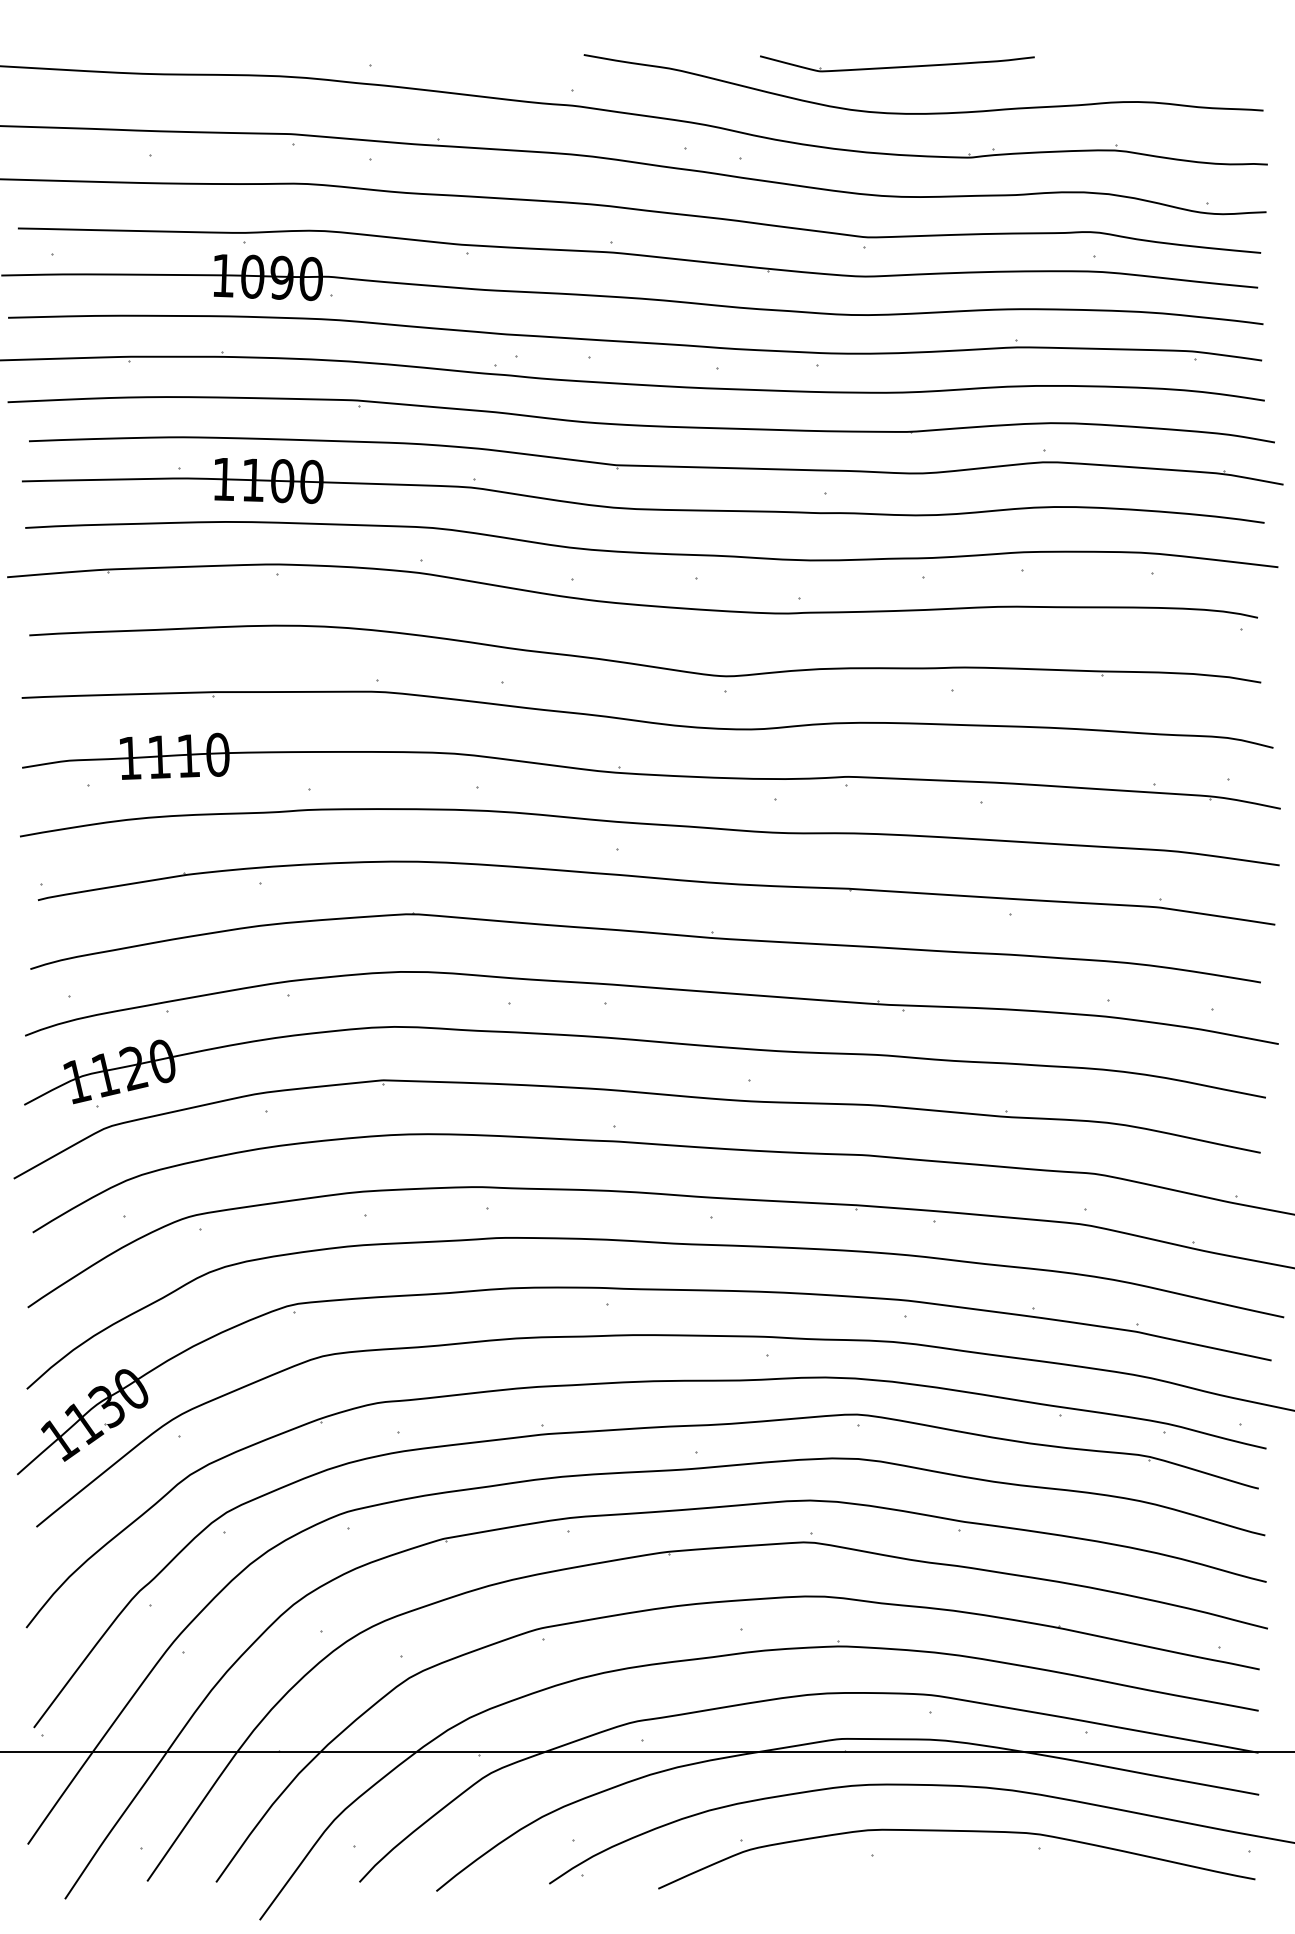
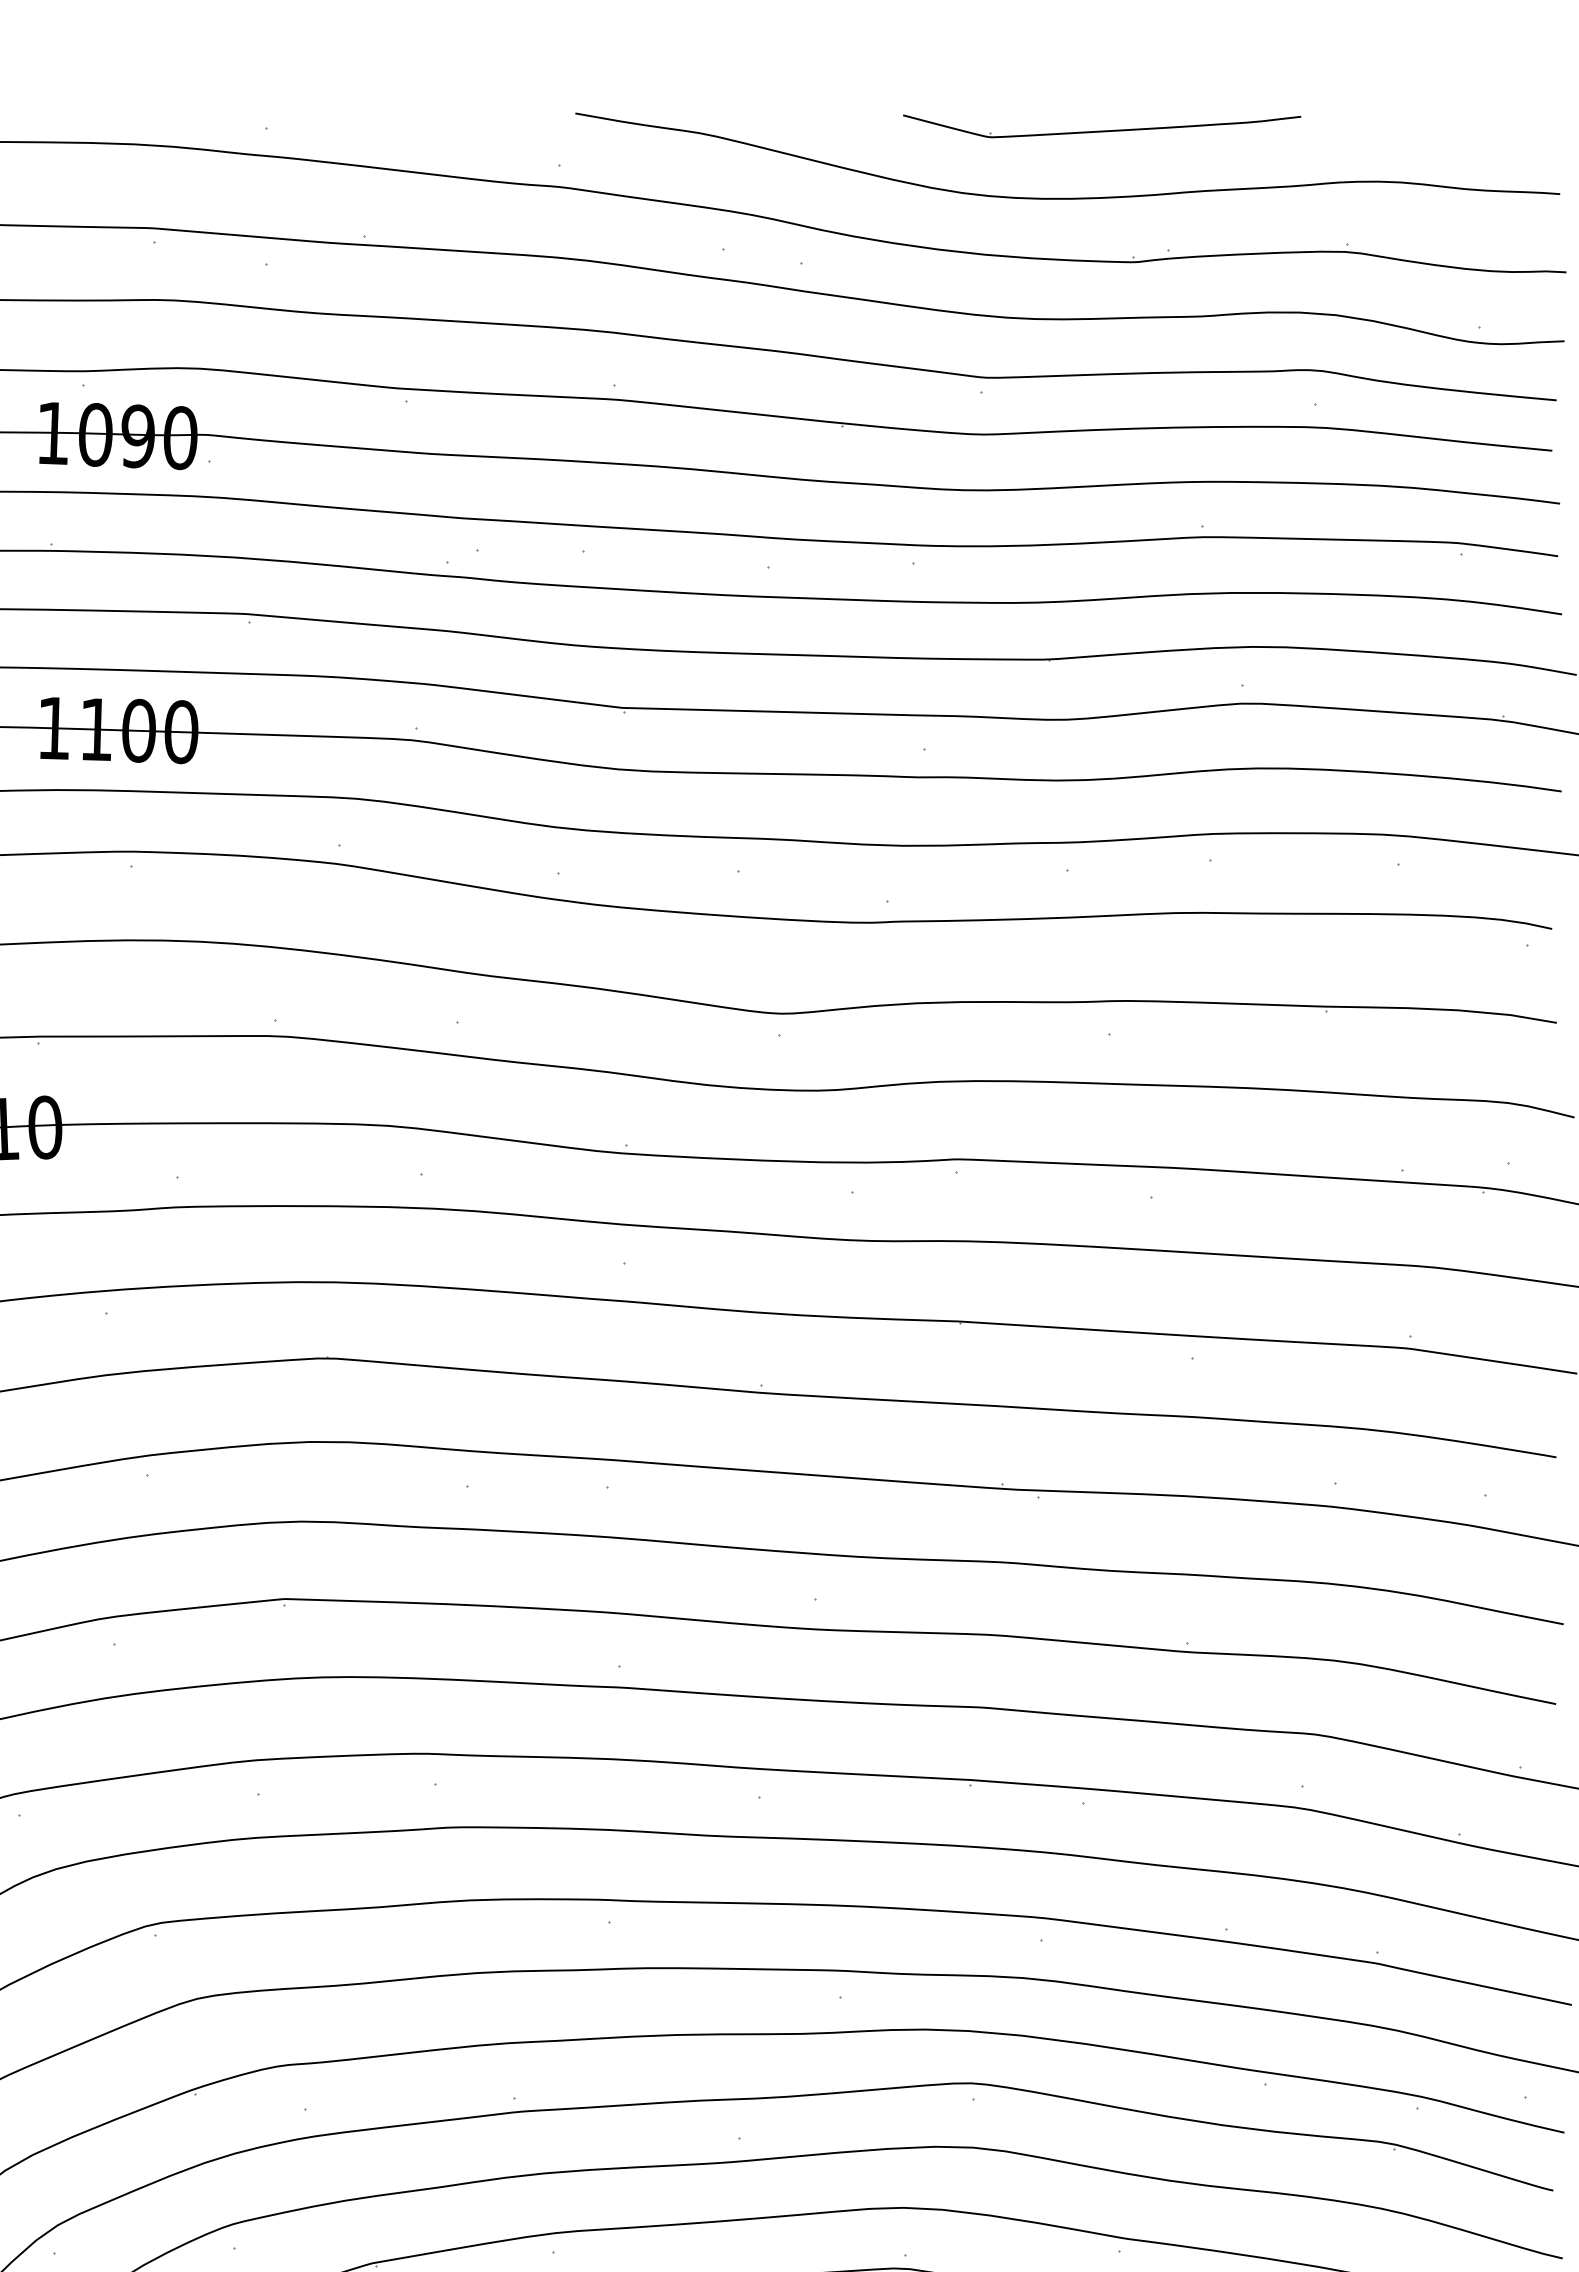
part: (897, 63) -> (1102, 125), moved

